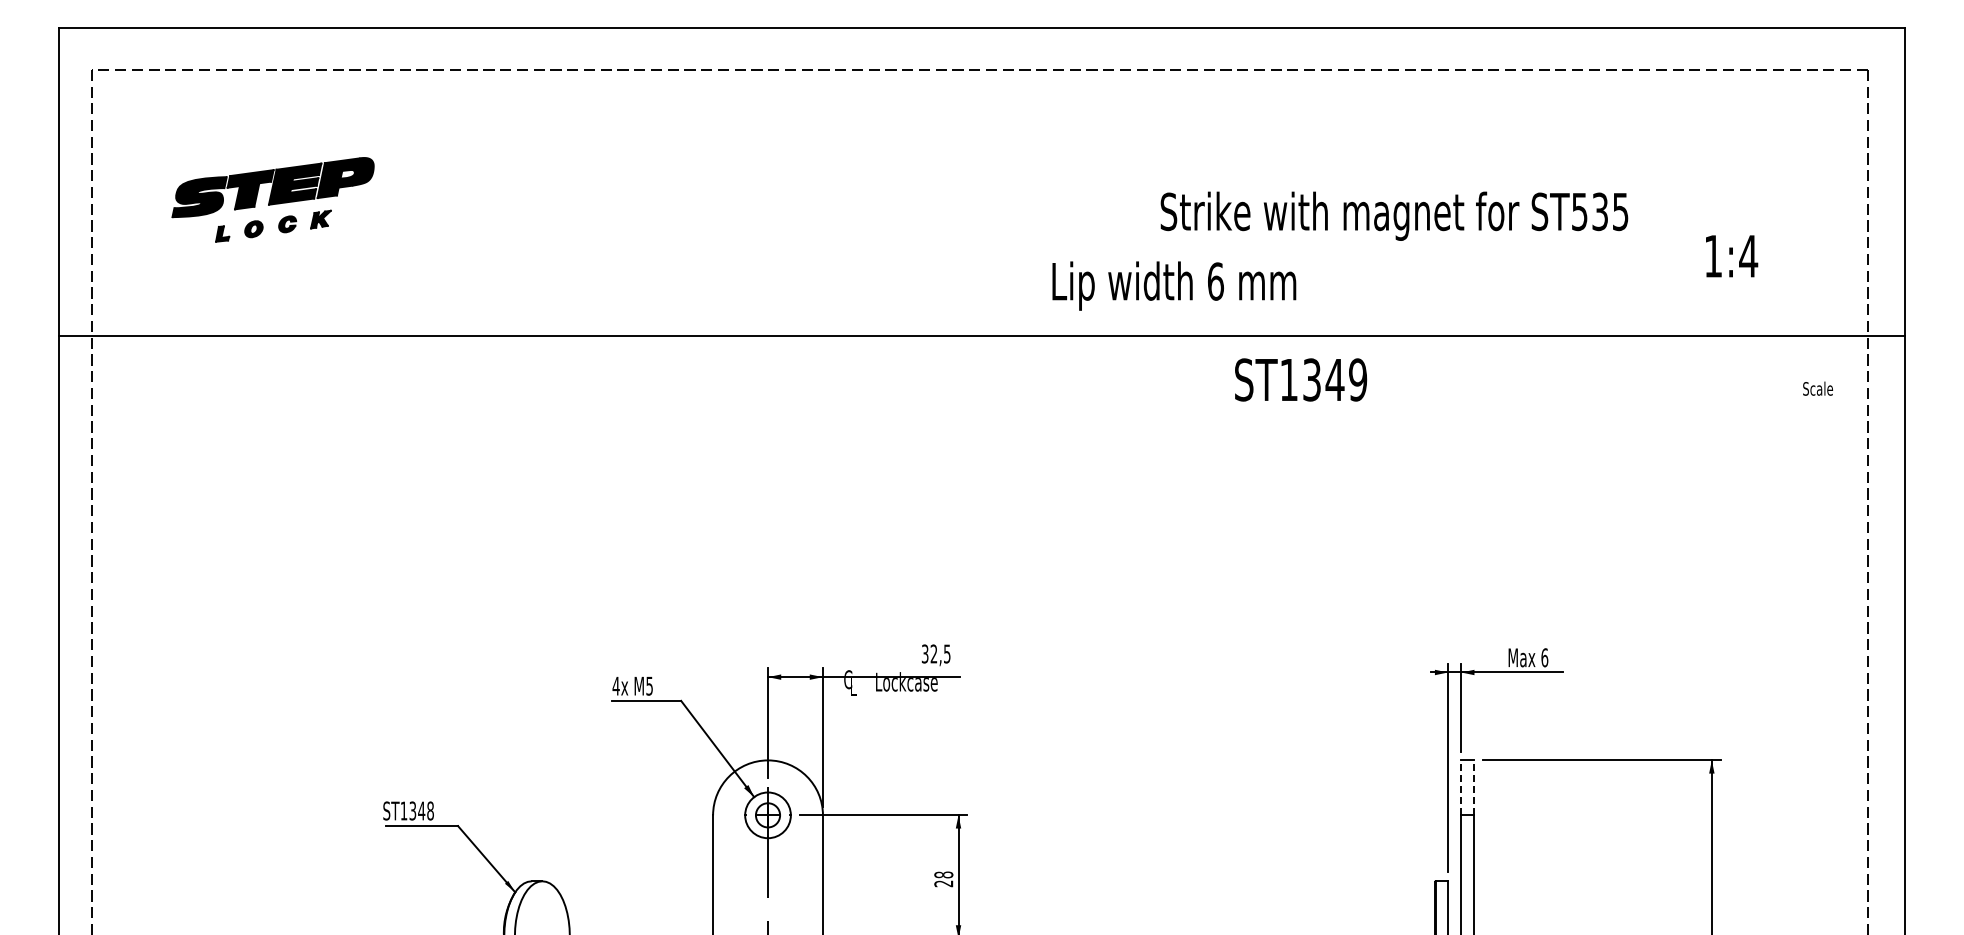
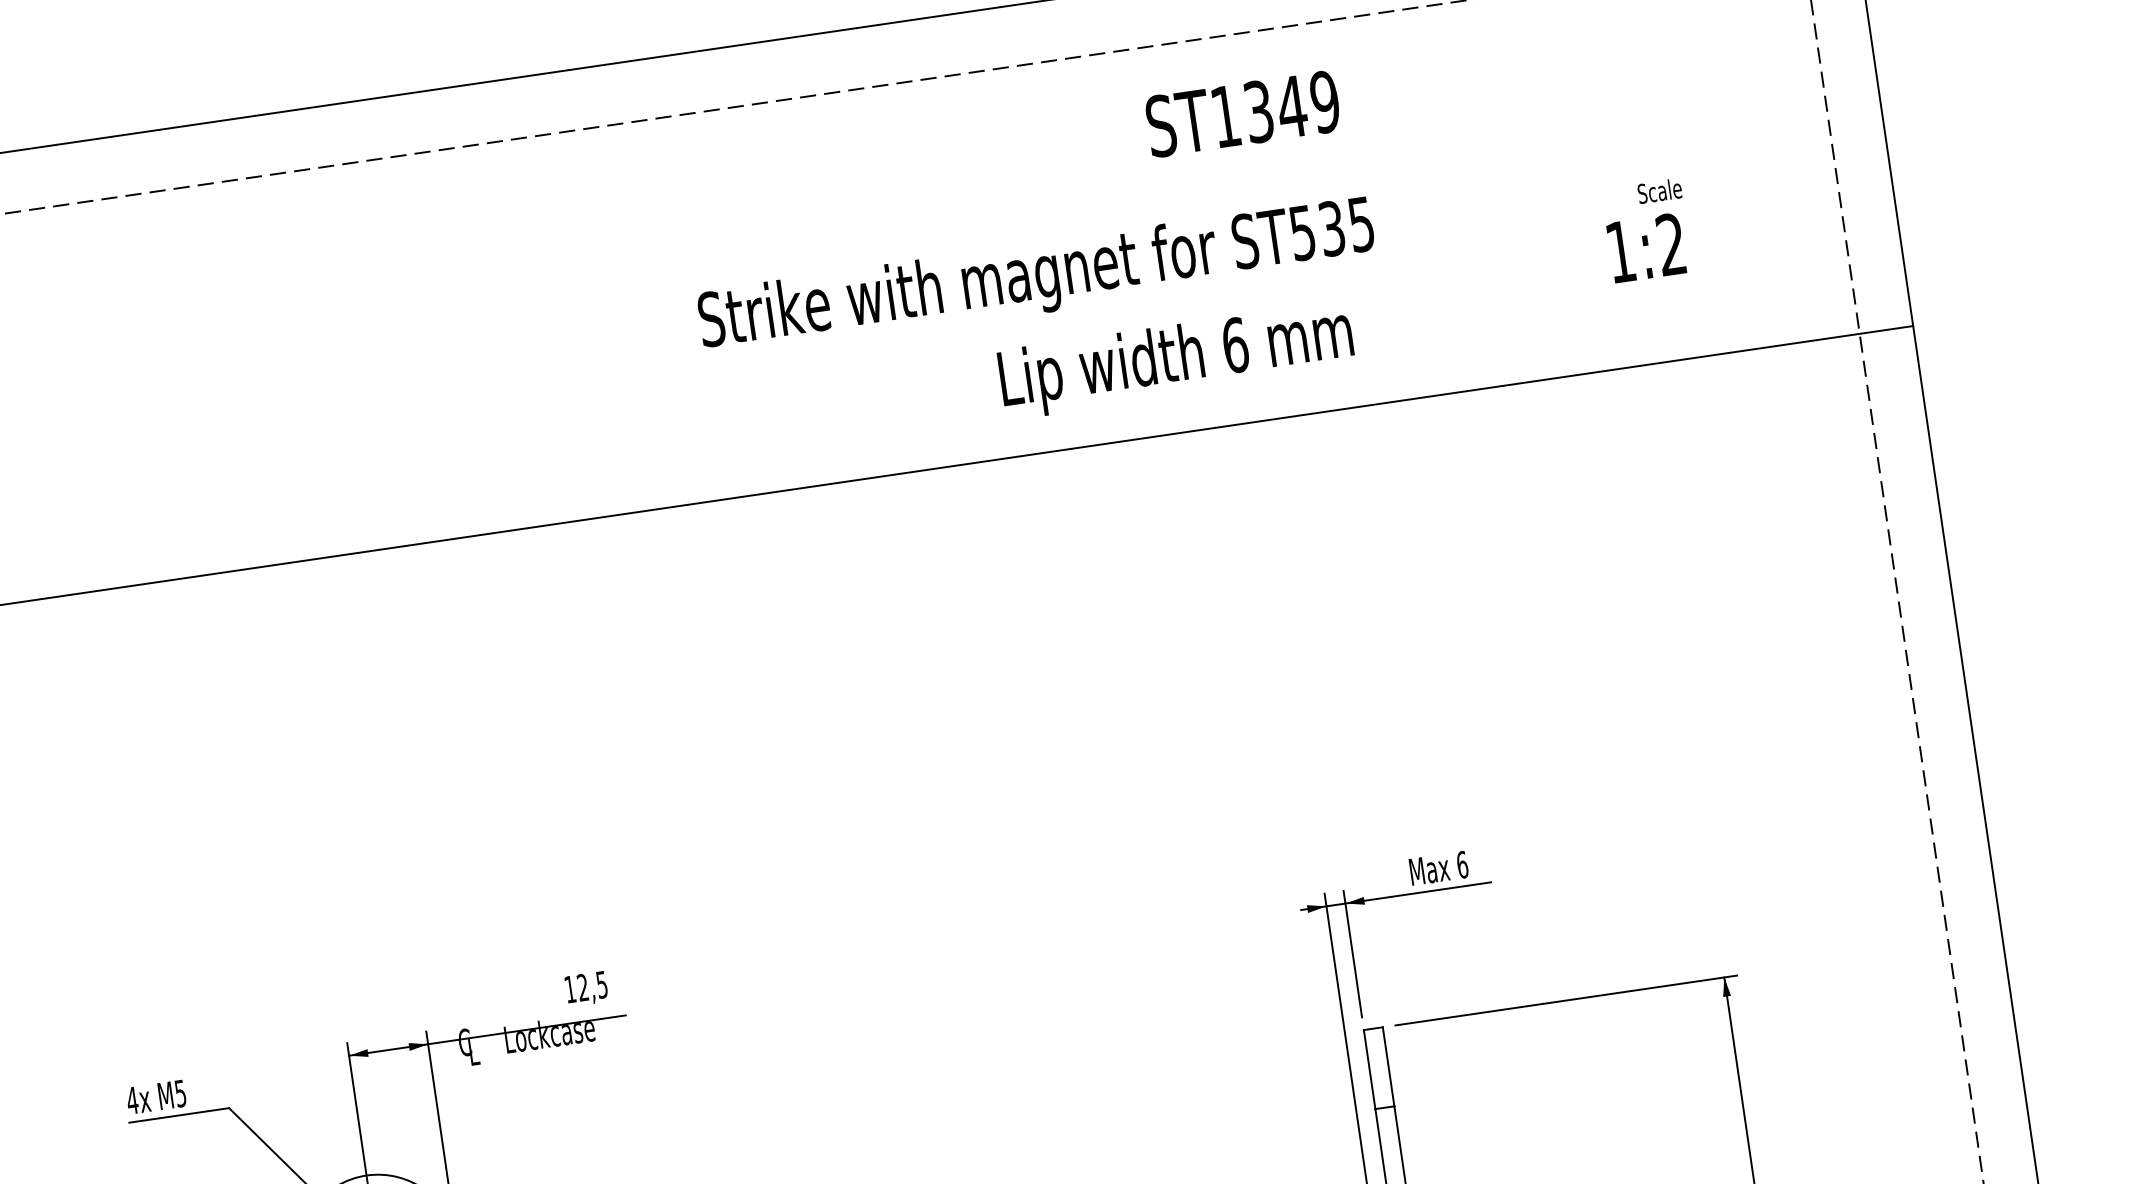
text: (1394, 215) -> (1036, 277), moved
text: (1748, 255) -> (1671, 243), 1:4 -> 1:2
text: (1174, 285) -> (1176, 359), moved
text: (1301, 379) -> (1243, 113), moved
text: (1817, 388) -> (1659, 190), moved
text: (924, 653) -> (569, 988), 32,5 -> 12,5
line: (1461, 787) -> (1369, 1068), dashed -> solid
line: (1474, 787) -> (1388, 1066), dashed -> solid

